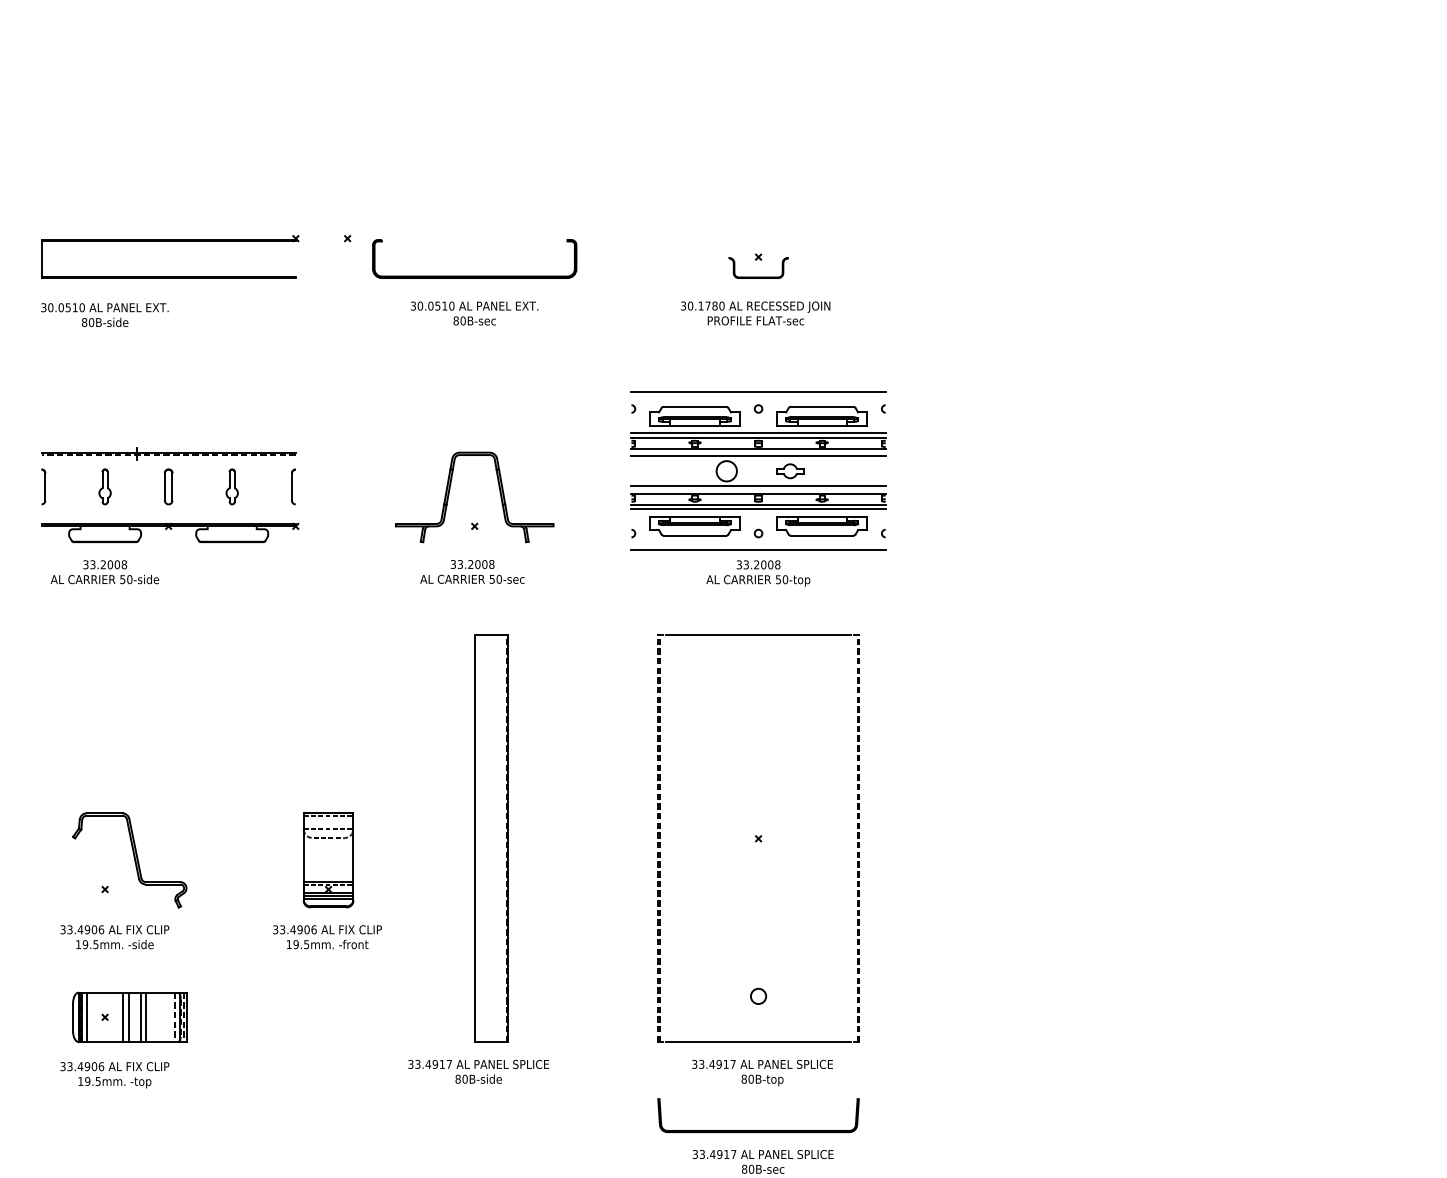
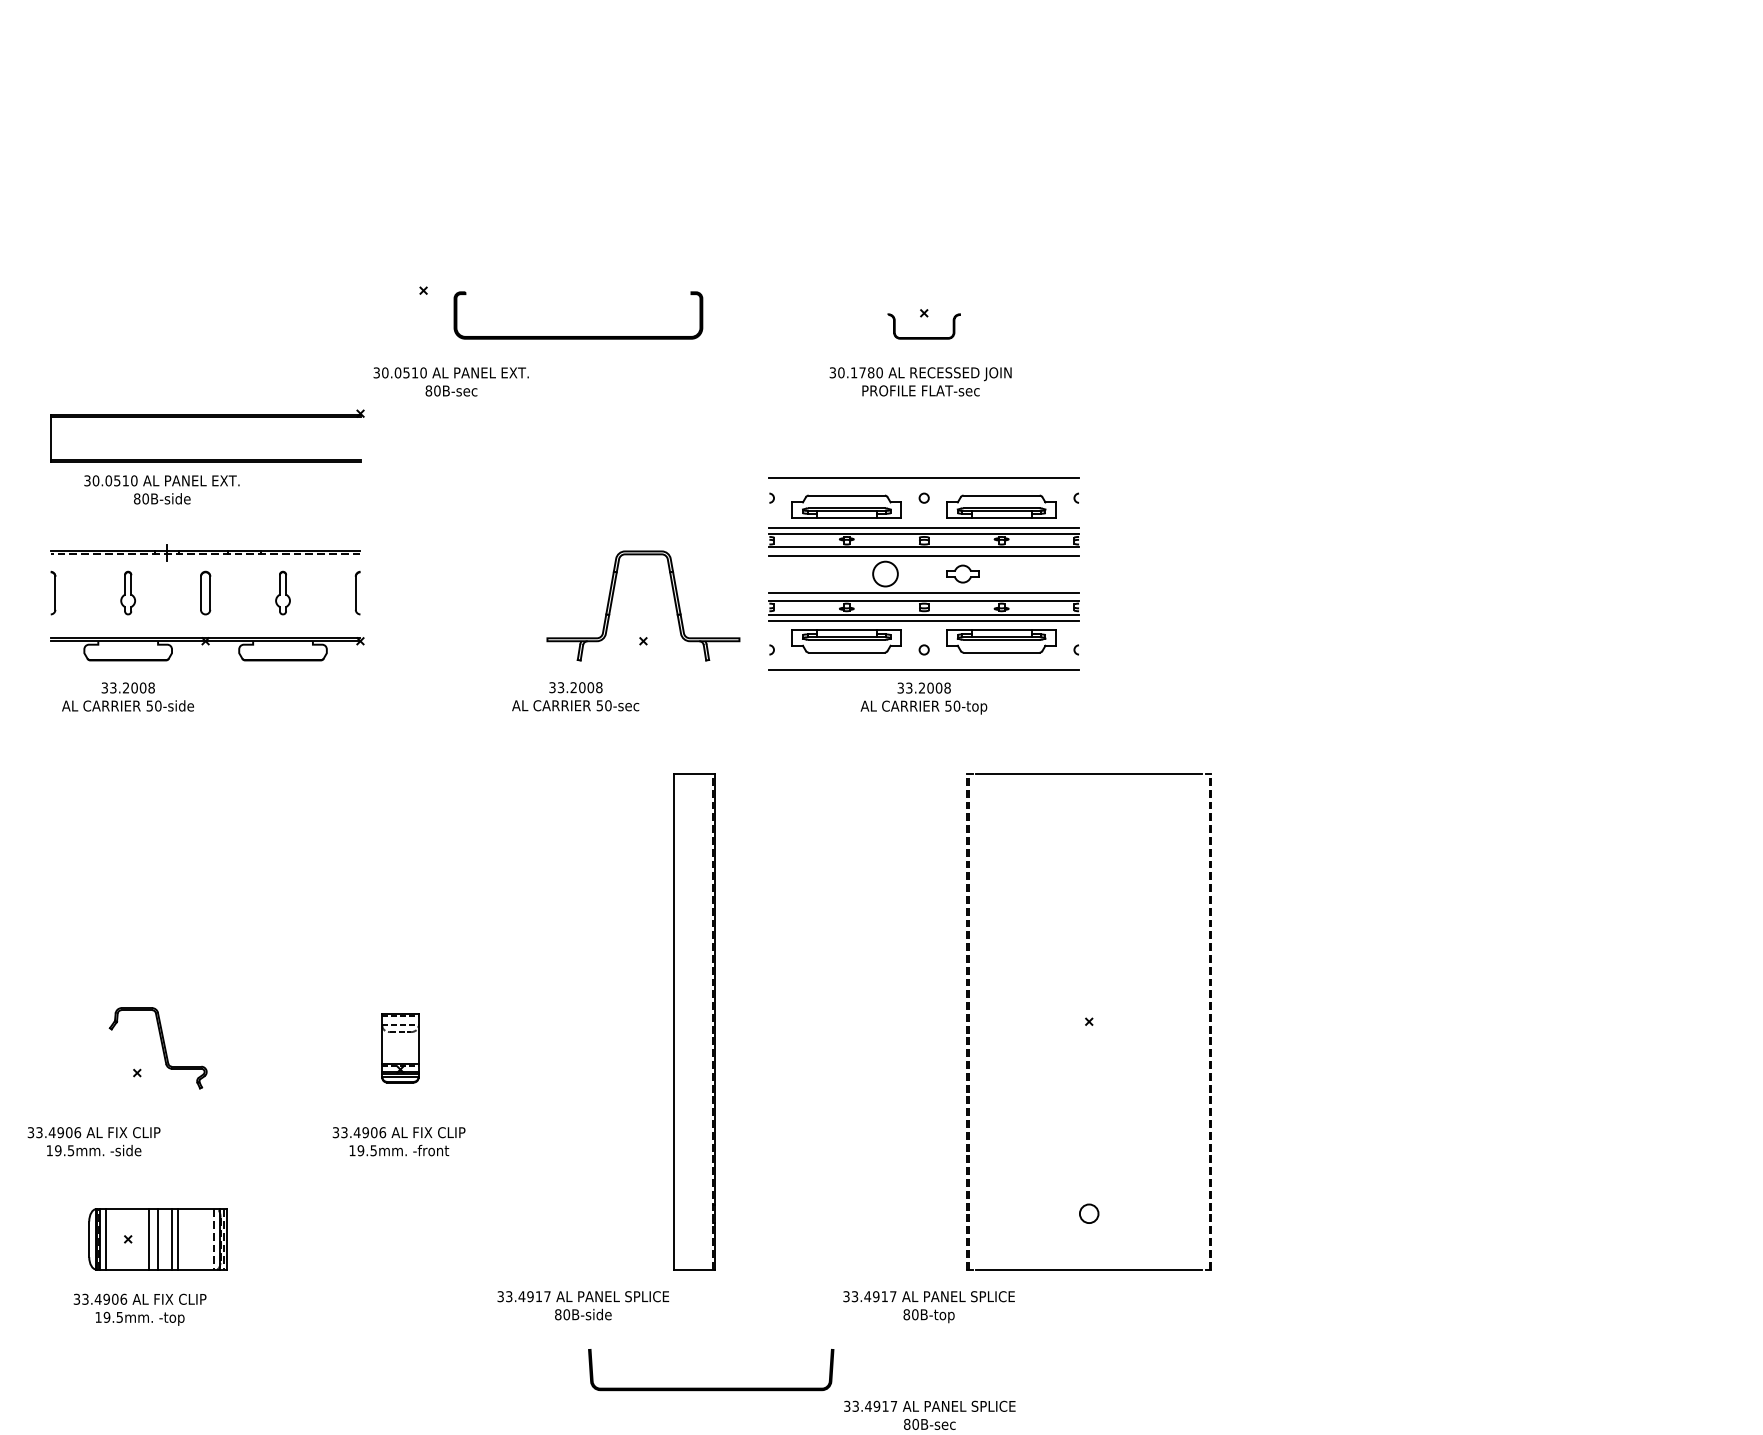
part: (170, 241) -> (207, 417), moved
text: (473, 313) -> (450, 381), moved
text: (104, 314) -> (161, 489), moved
part: (499, 491) -> (673, 598), moved
part: (491, 838) -> (694, 1021), moved
part: (757, 838) -> (1088, 1021), moved
part: (129, 860) -> (158, 1048), size x0.7
part: (328, 860) -> (400, 1048), size x0.6
text: (114, 937) -> (93, 1141), moved
part: (758, 1129) -> (711, 1387), moved

